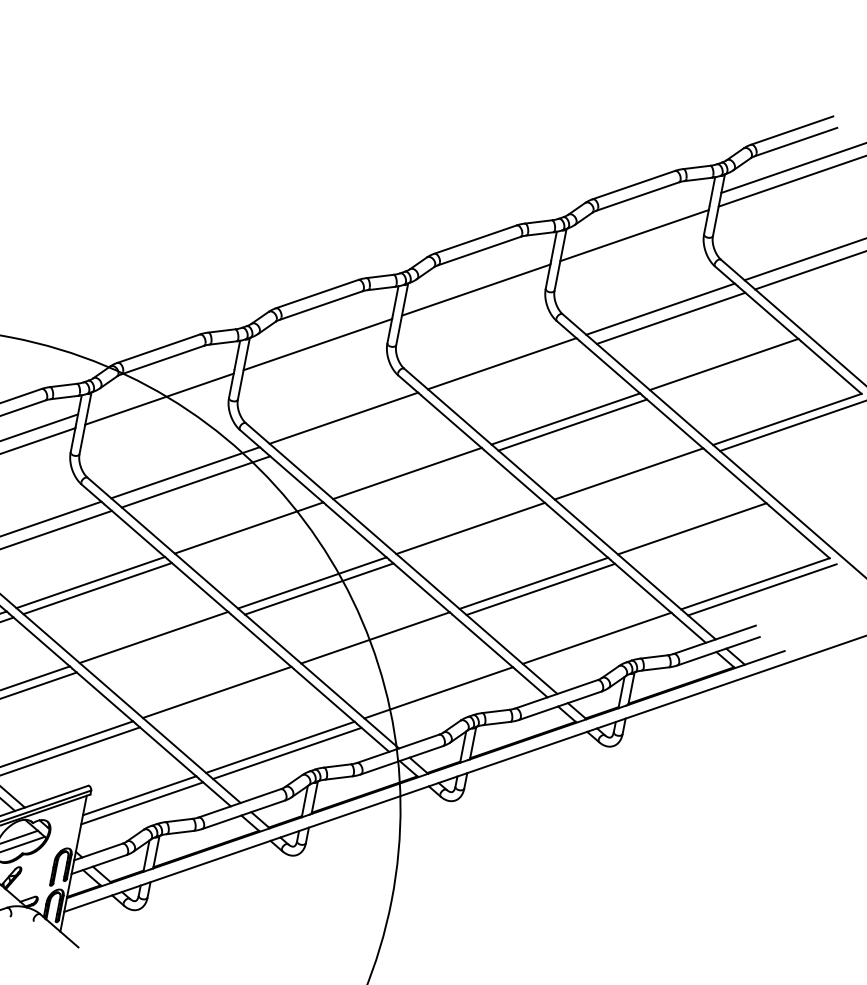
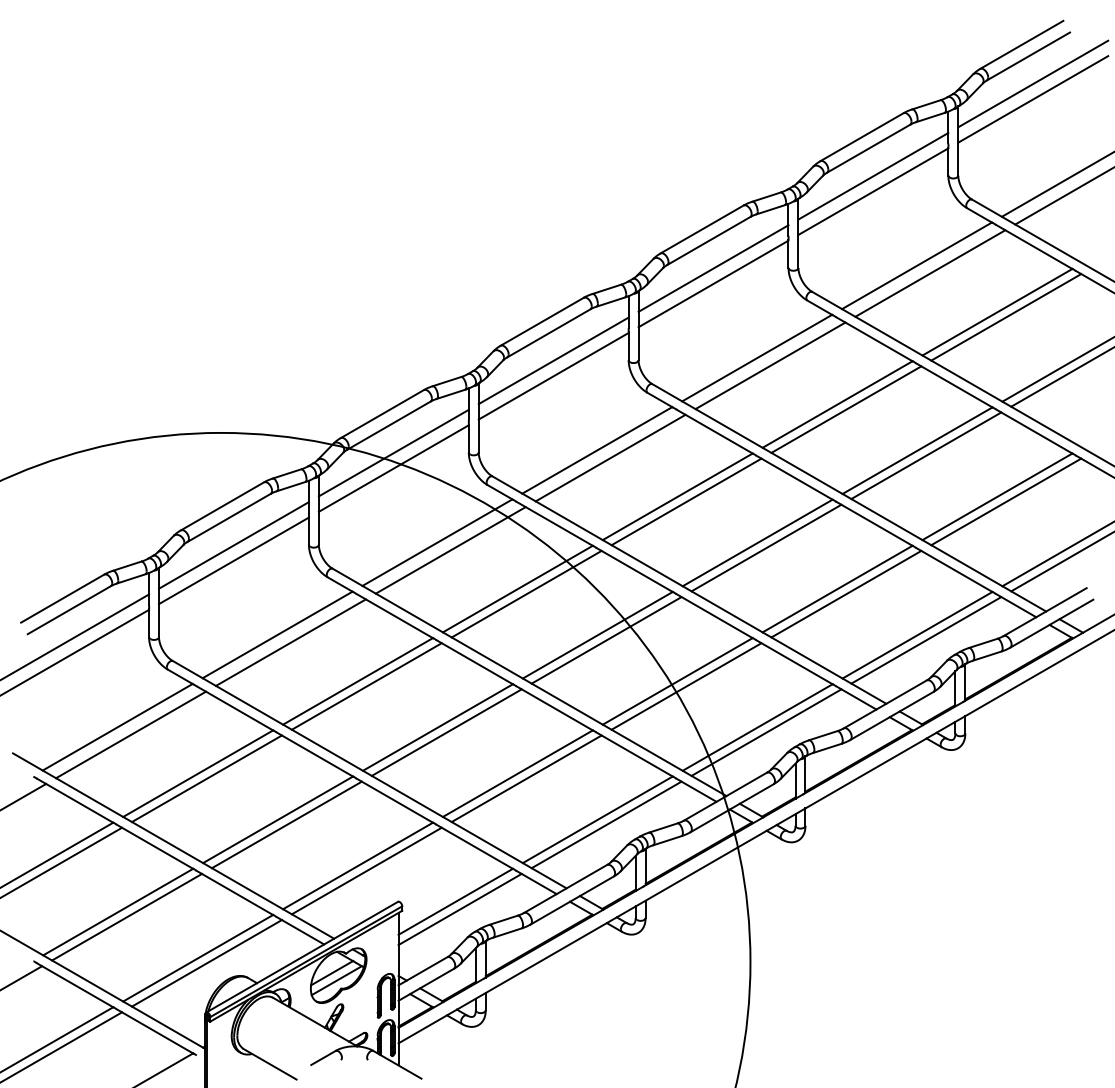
line: (637, 222) -> (873, 176), added
line: (478, 276) -> (713, 268), added
line: (320, 330) -> (553, 360), added
line: (731, 370) -> (1006, 317), added
line: (512, 372) -> (770, 365), added
line: (161, 384) -> (393, 452), added
line: (354, 426) -> (610, 457), added
line: (414, 479) -> (686, 501), added
line: (636, 479) -> (926, 455), added
line: (256, 533) -> (526, 593), added
line: (477, 534) -> (766, 547), added
line: (699, 534) -> (1006, 501), added
line: (160, 643) -> (446, 732), added
line: (382, 643) -> (686, 686), added
line: (604, 644) -> (926, 640), added
line: (223, 698) -> (526, 778), added
line: (445, 698) -> (766, 732), added

